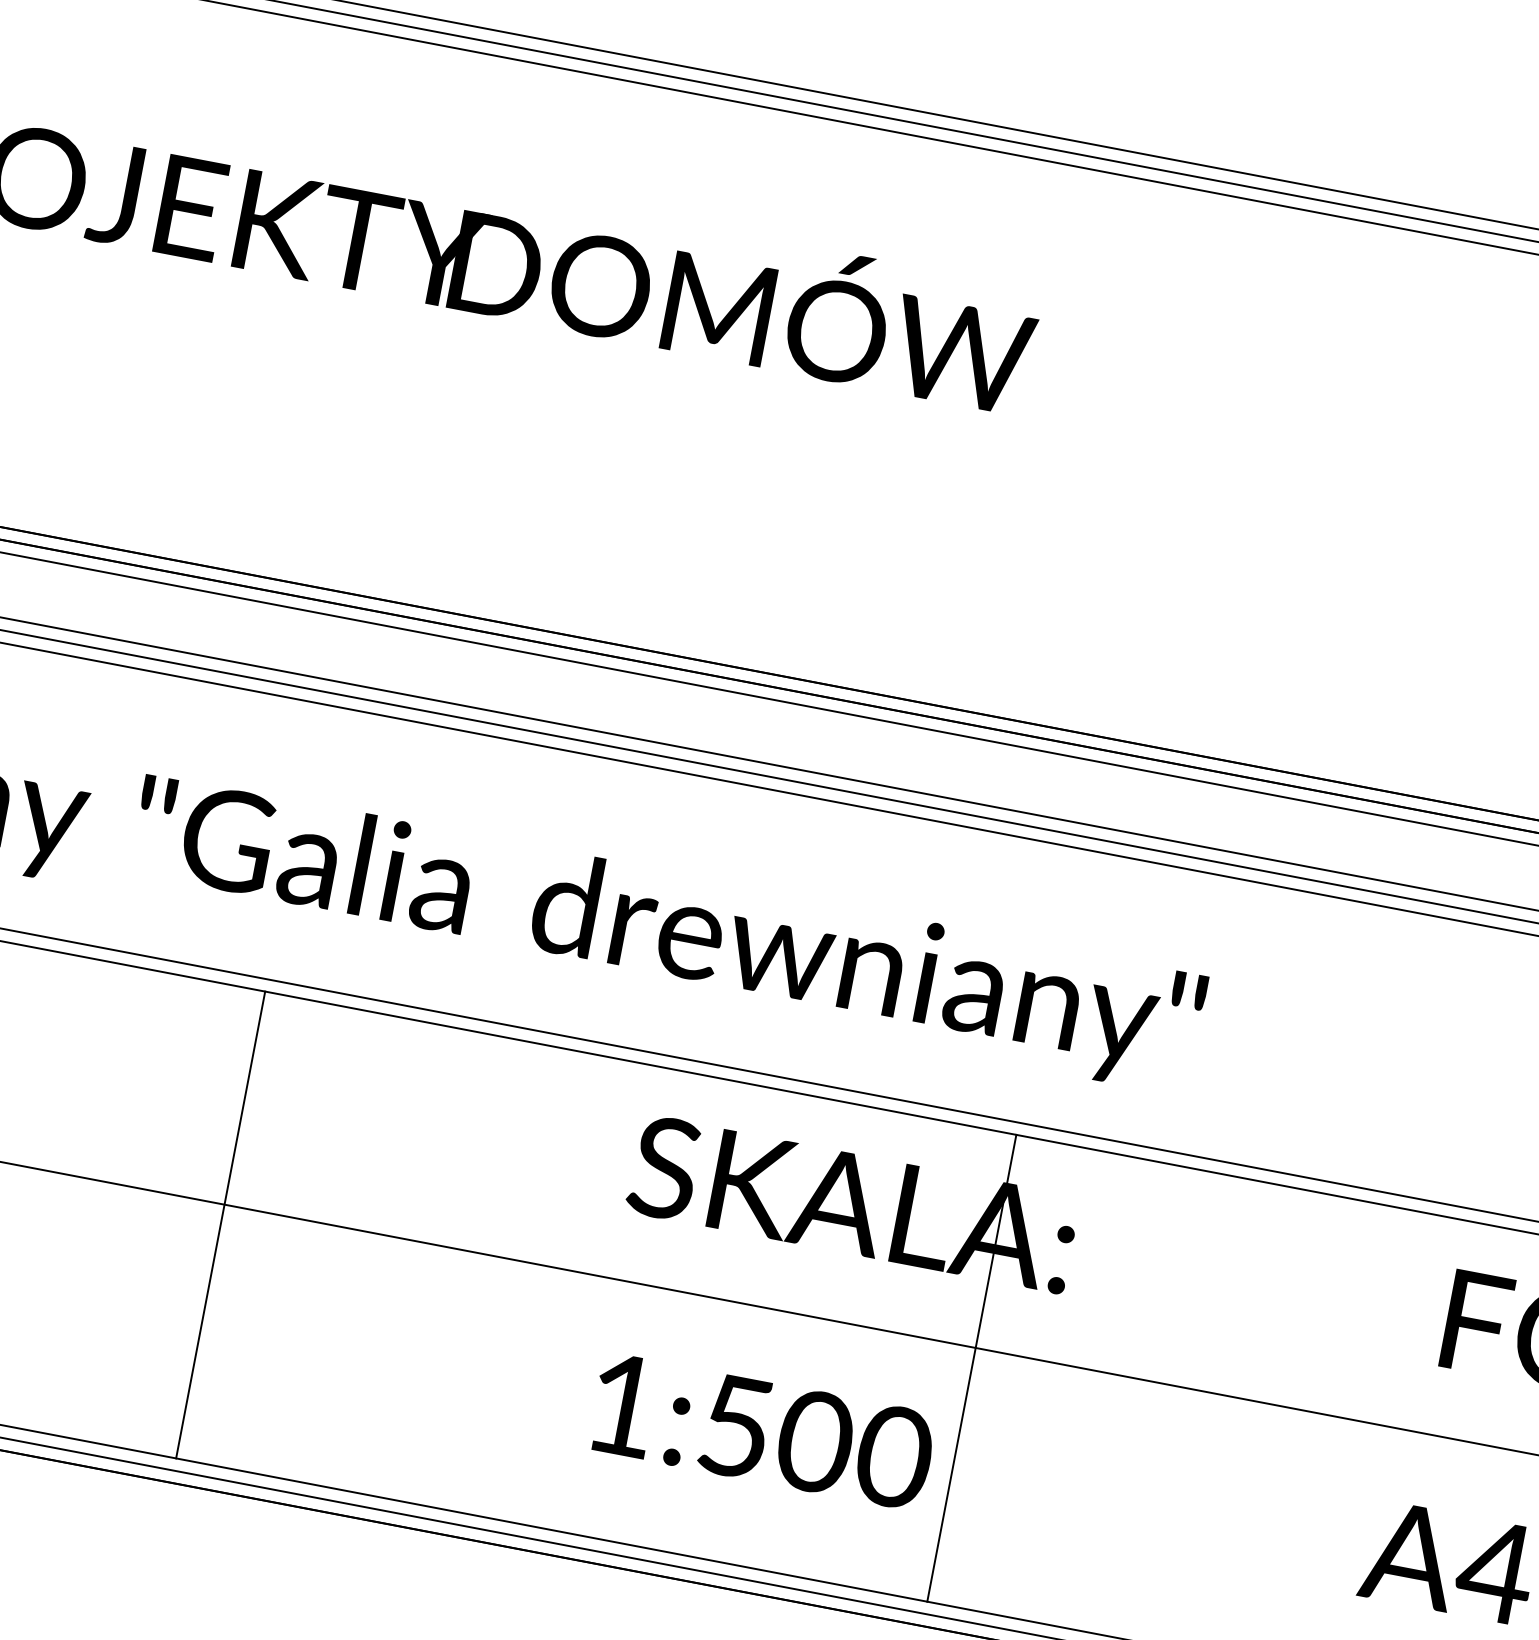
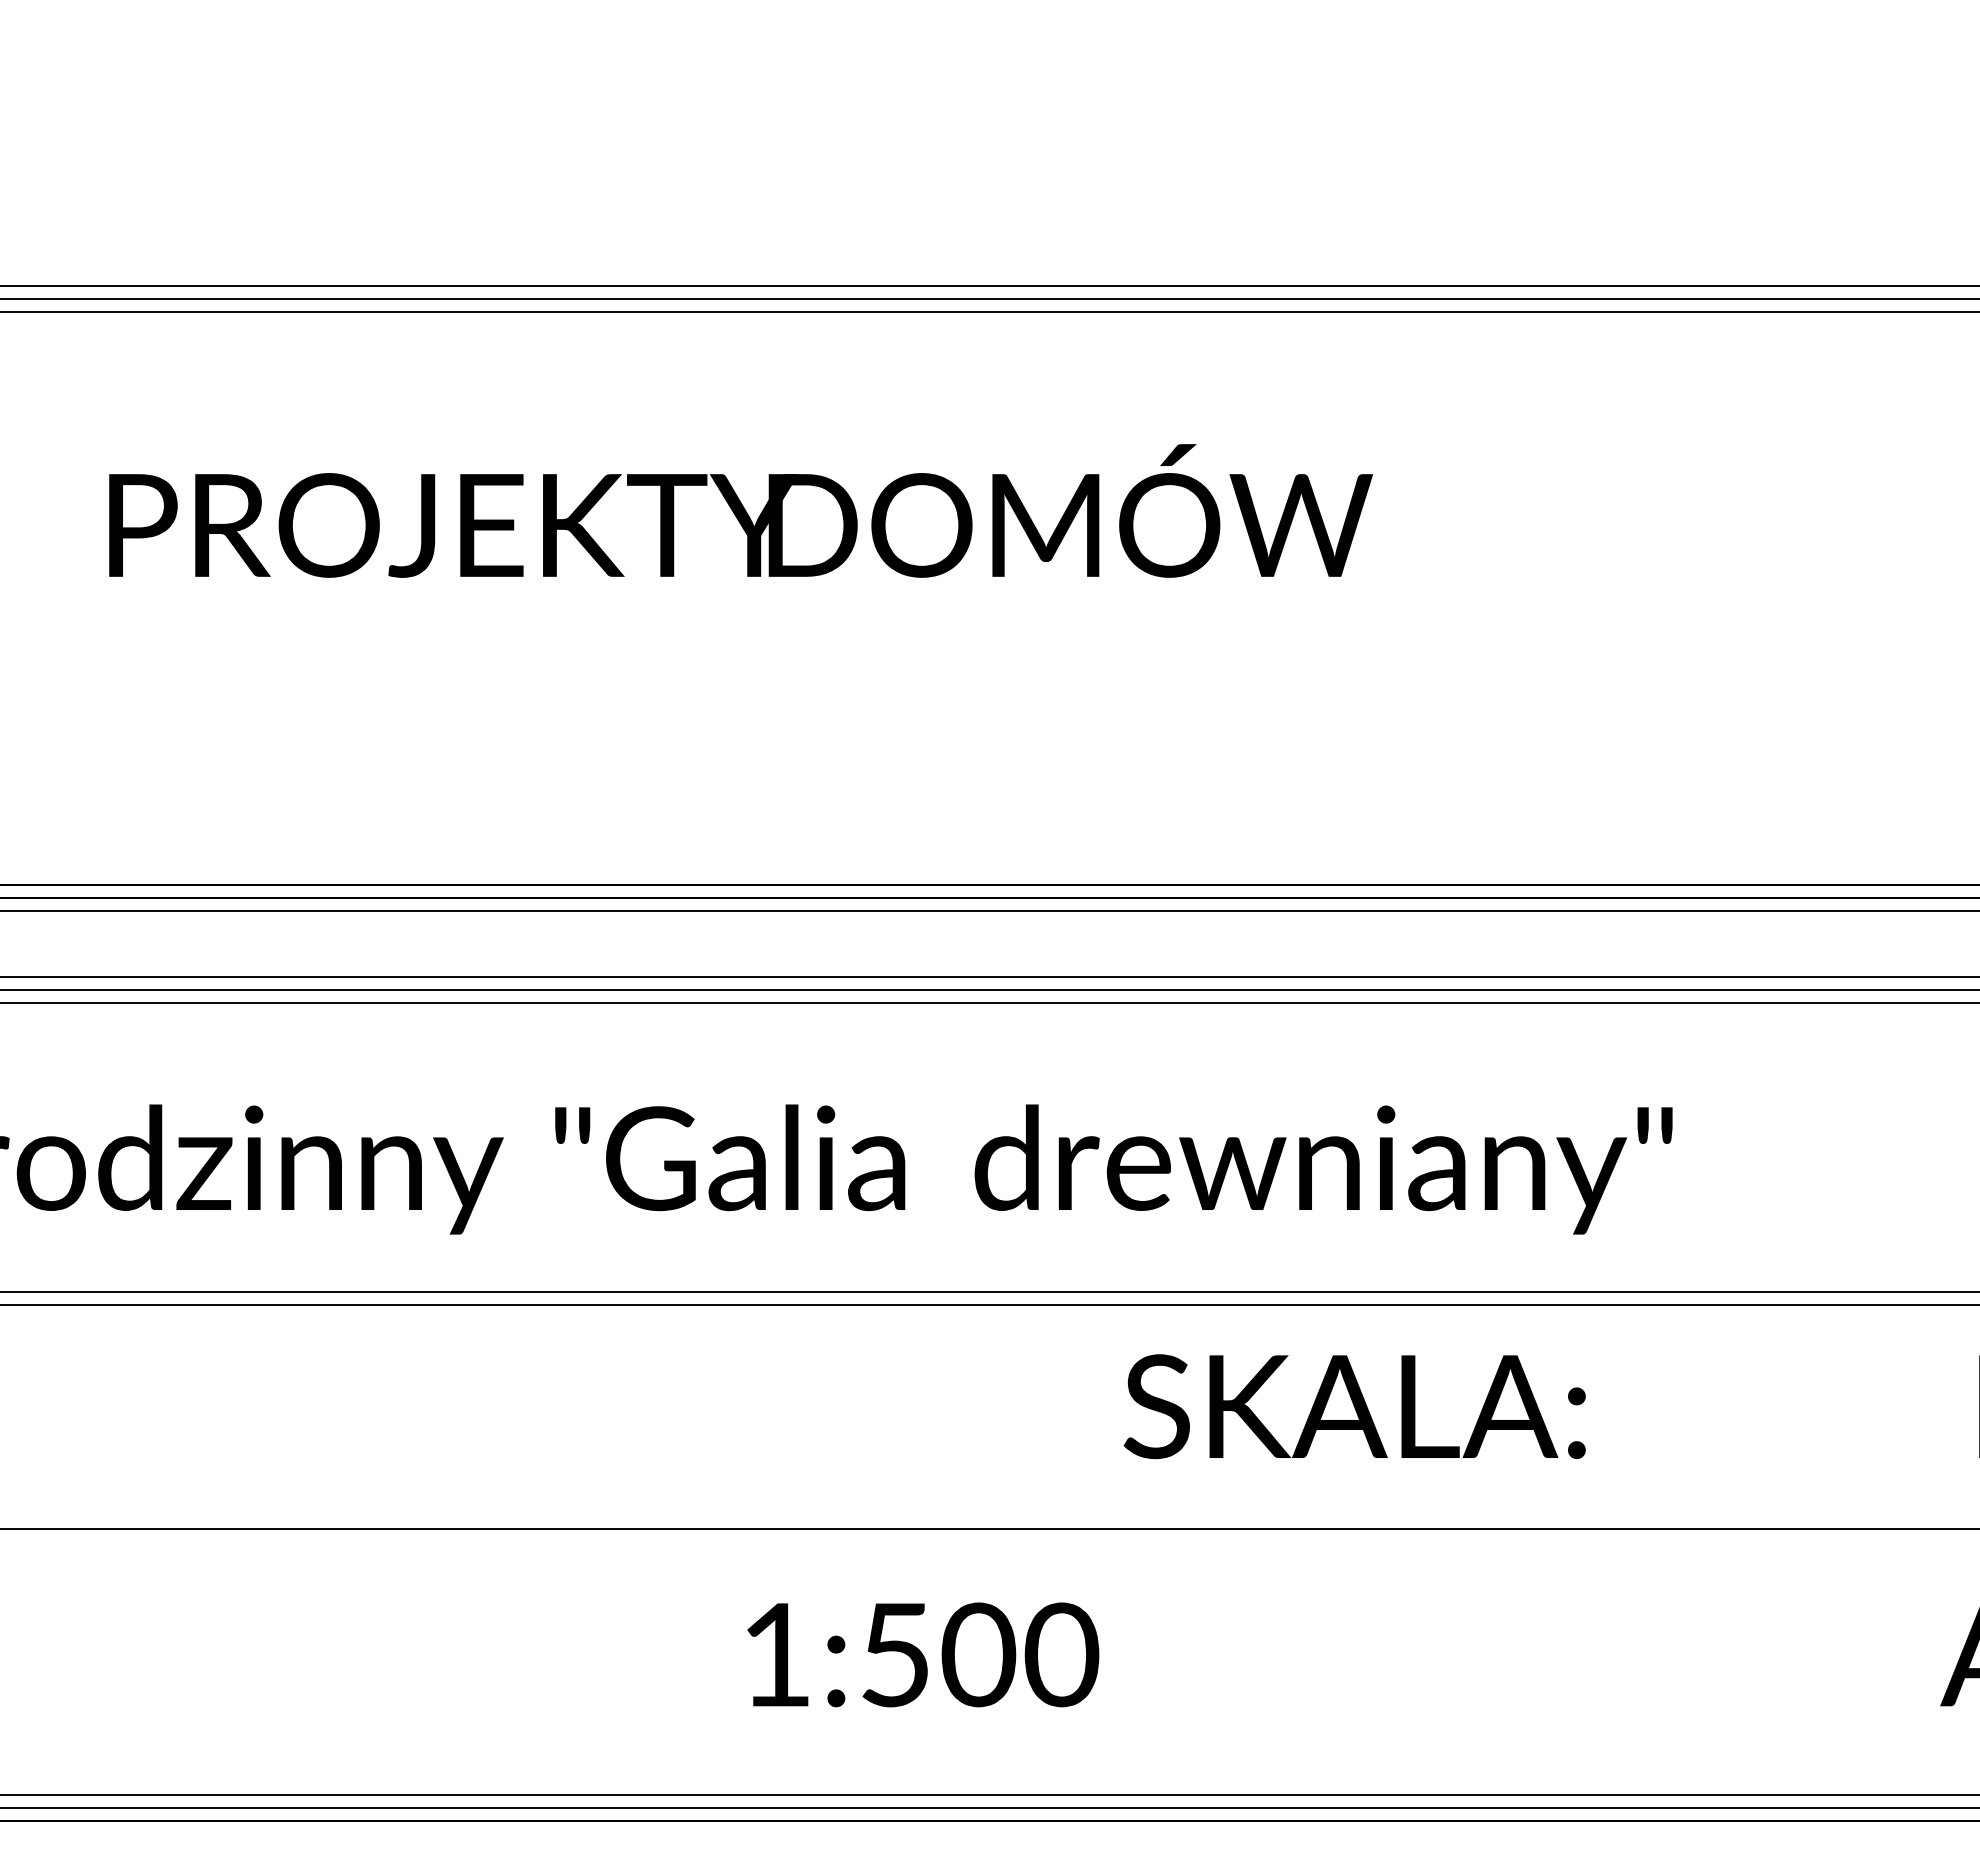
line: (221, 1224) -> (718, 1549), removed
line: (972, 1367) -> (1507, 1549), removed
text: (762, 1431) -> (923, 1654), moved

